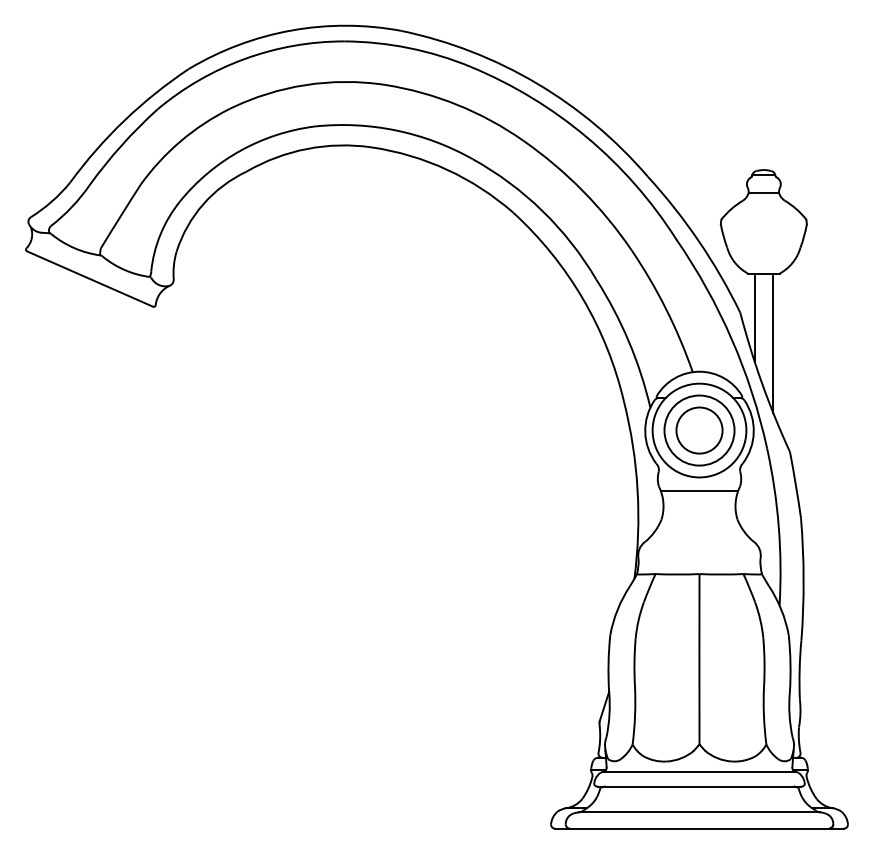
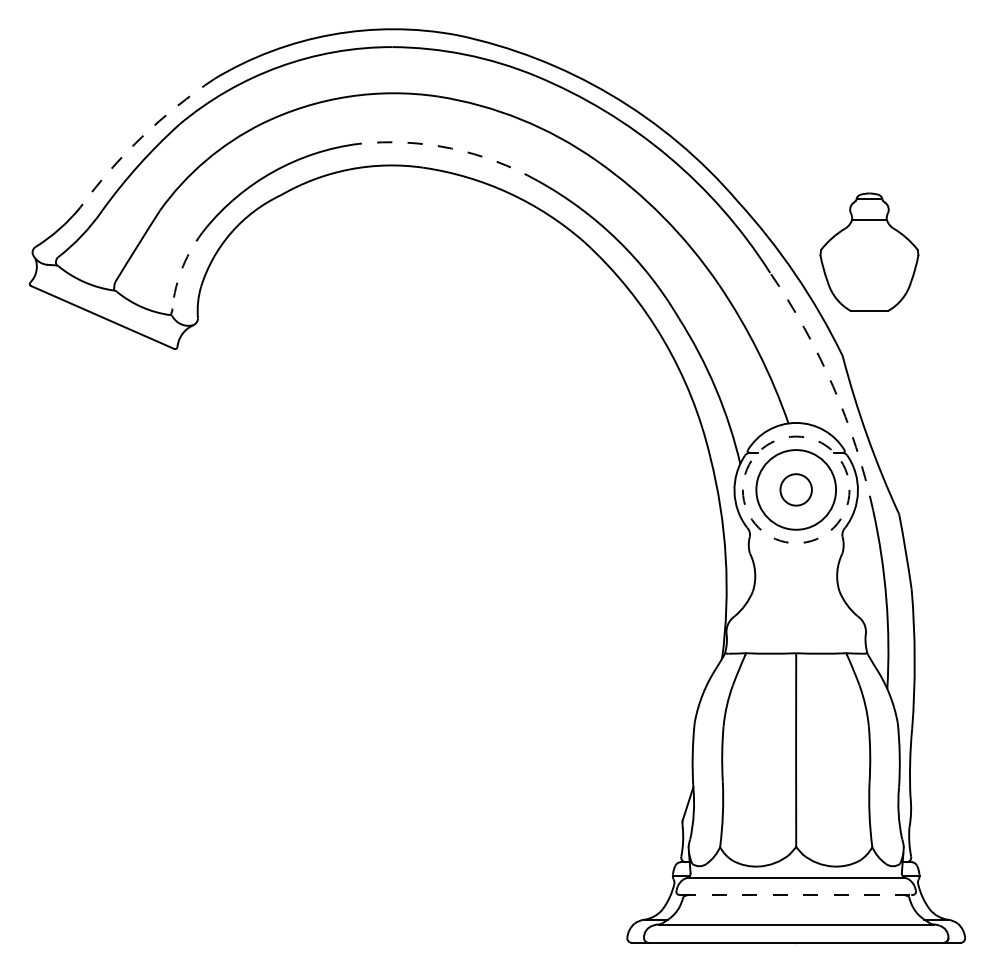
arc: (124, 120) -> (141, 137), solid -> dashed
arc: (396, 130) -> (451, 148), solid -> dashed
arc: (161, 234) -> (183, 266), solid -> dashed
line: (754, 317) -> (858, 361), removed
arc: (732, 339) -> (833, 386), solid -> dashed
line: (772, 343) -> (879, 390), removed
circle: (698, 430) -> (795, 489), size x0.6
circle: (698, 430) -> (795, 489), solid -> dashed
line: (698, 490) -> (795, 558), removed
line: (699, 786) -> (796, 895), solid -> dashed

